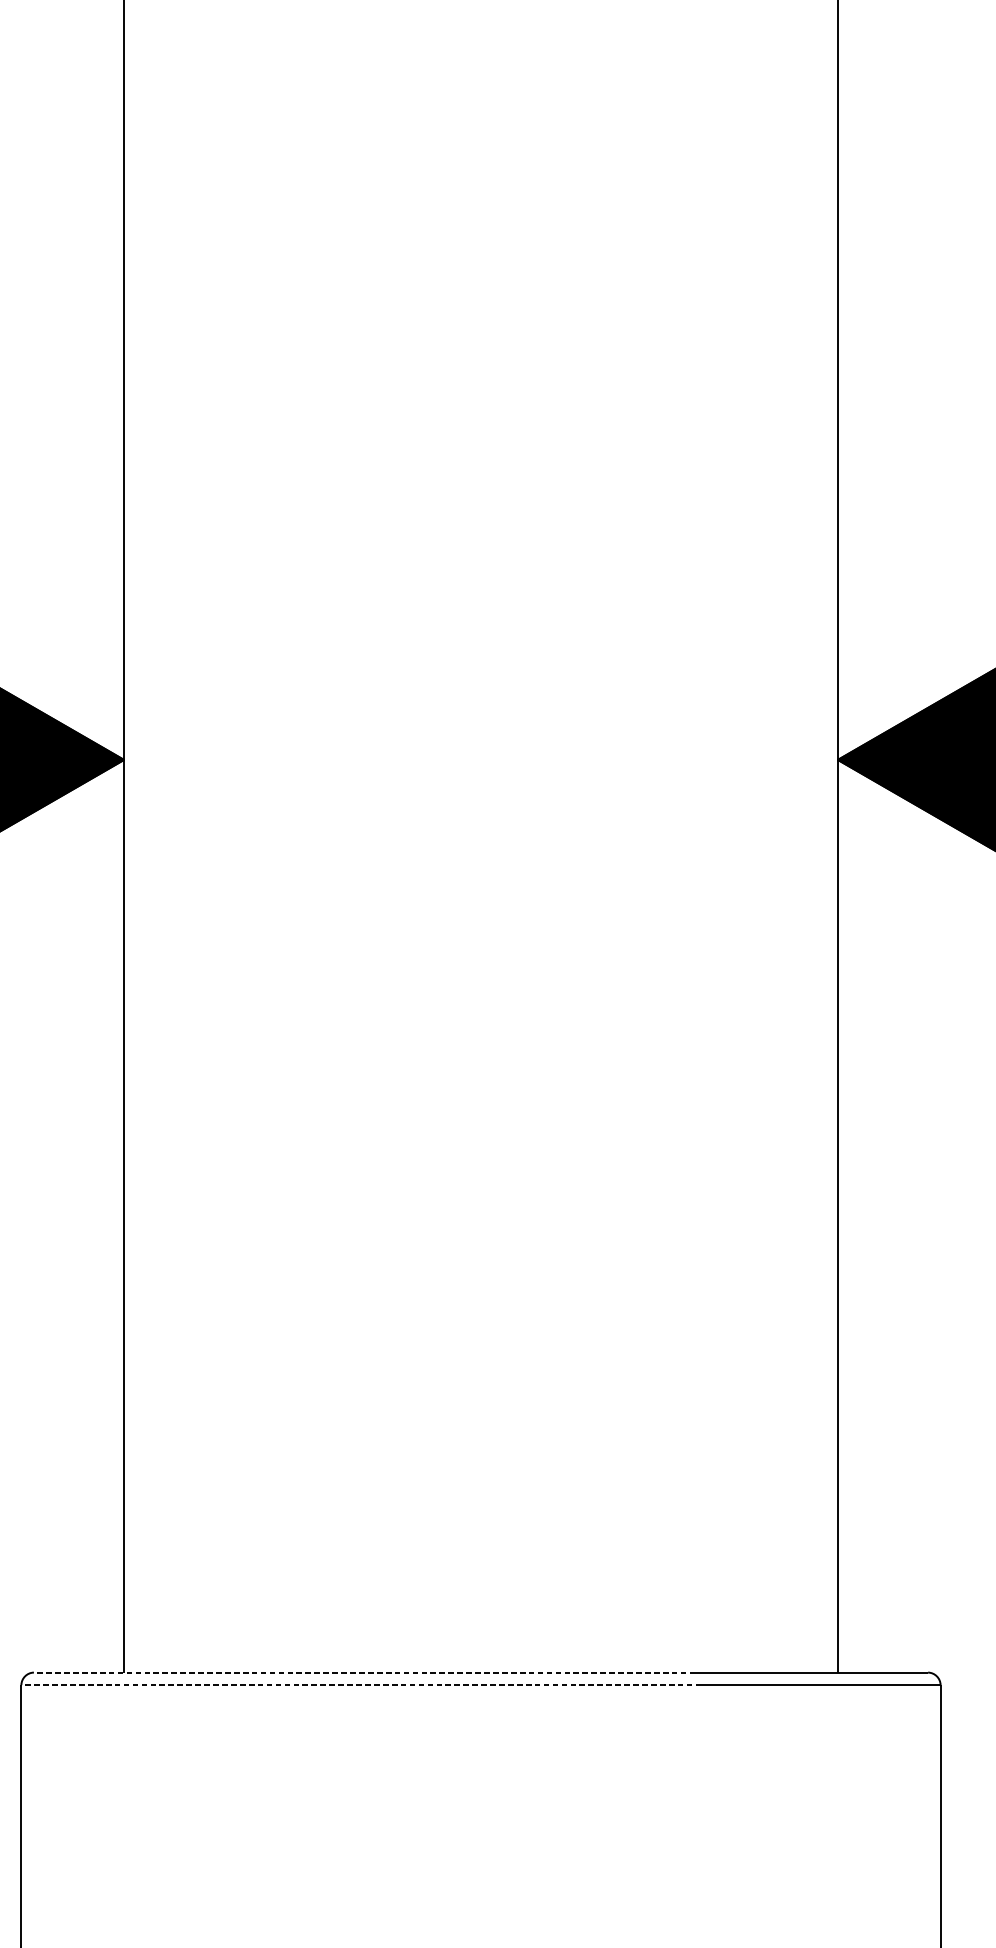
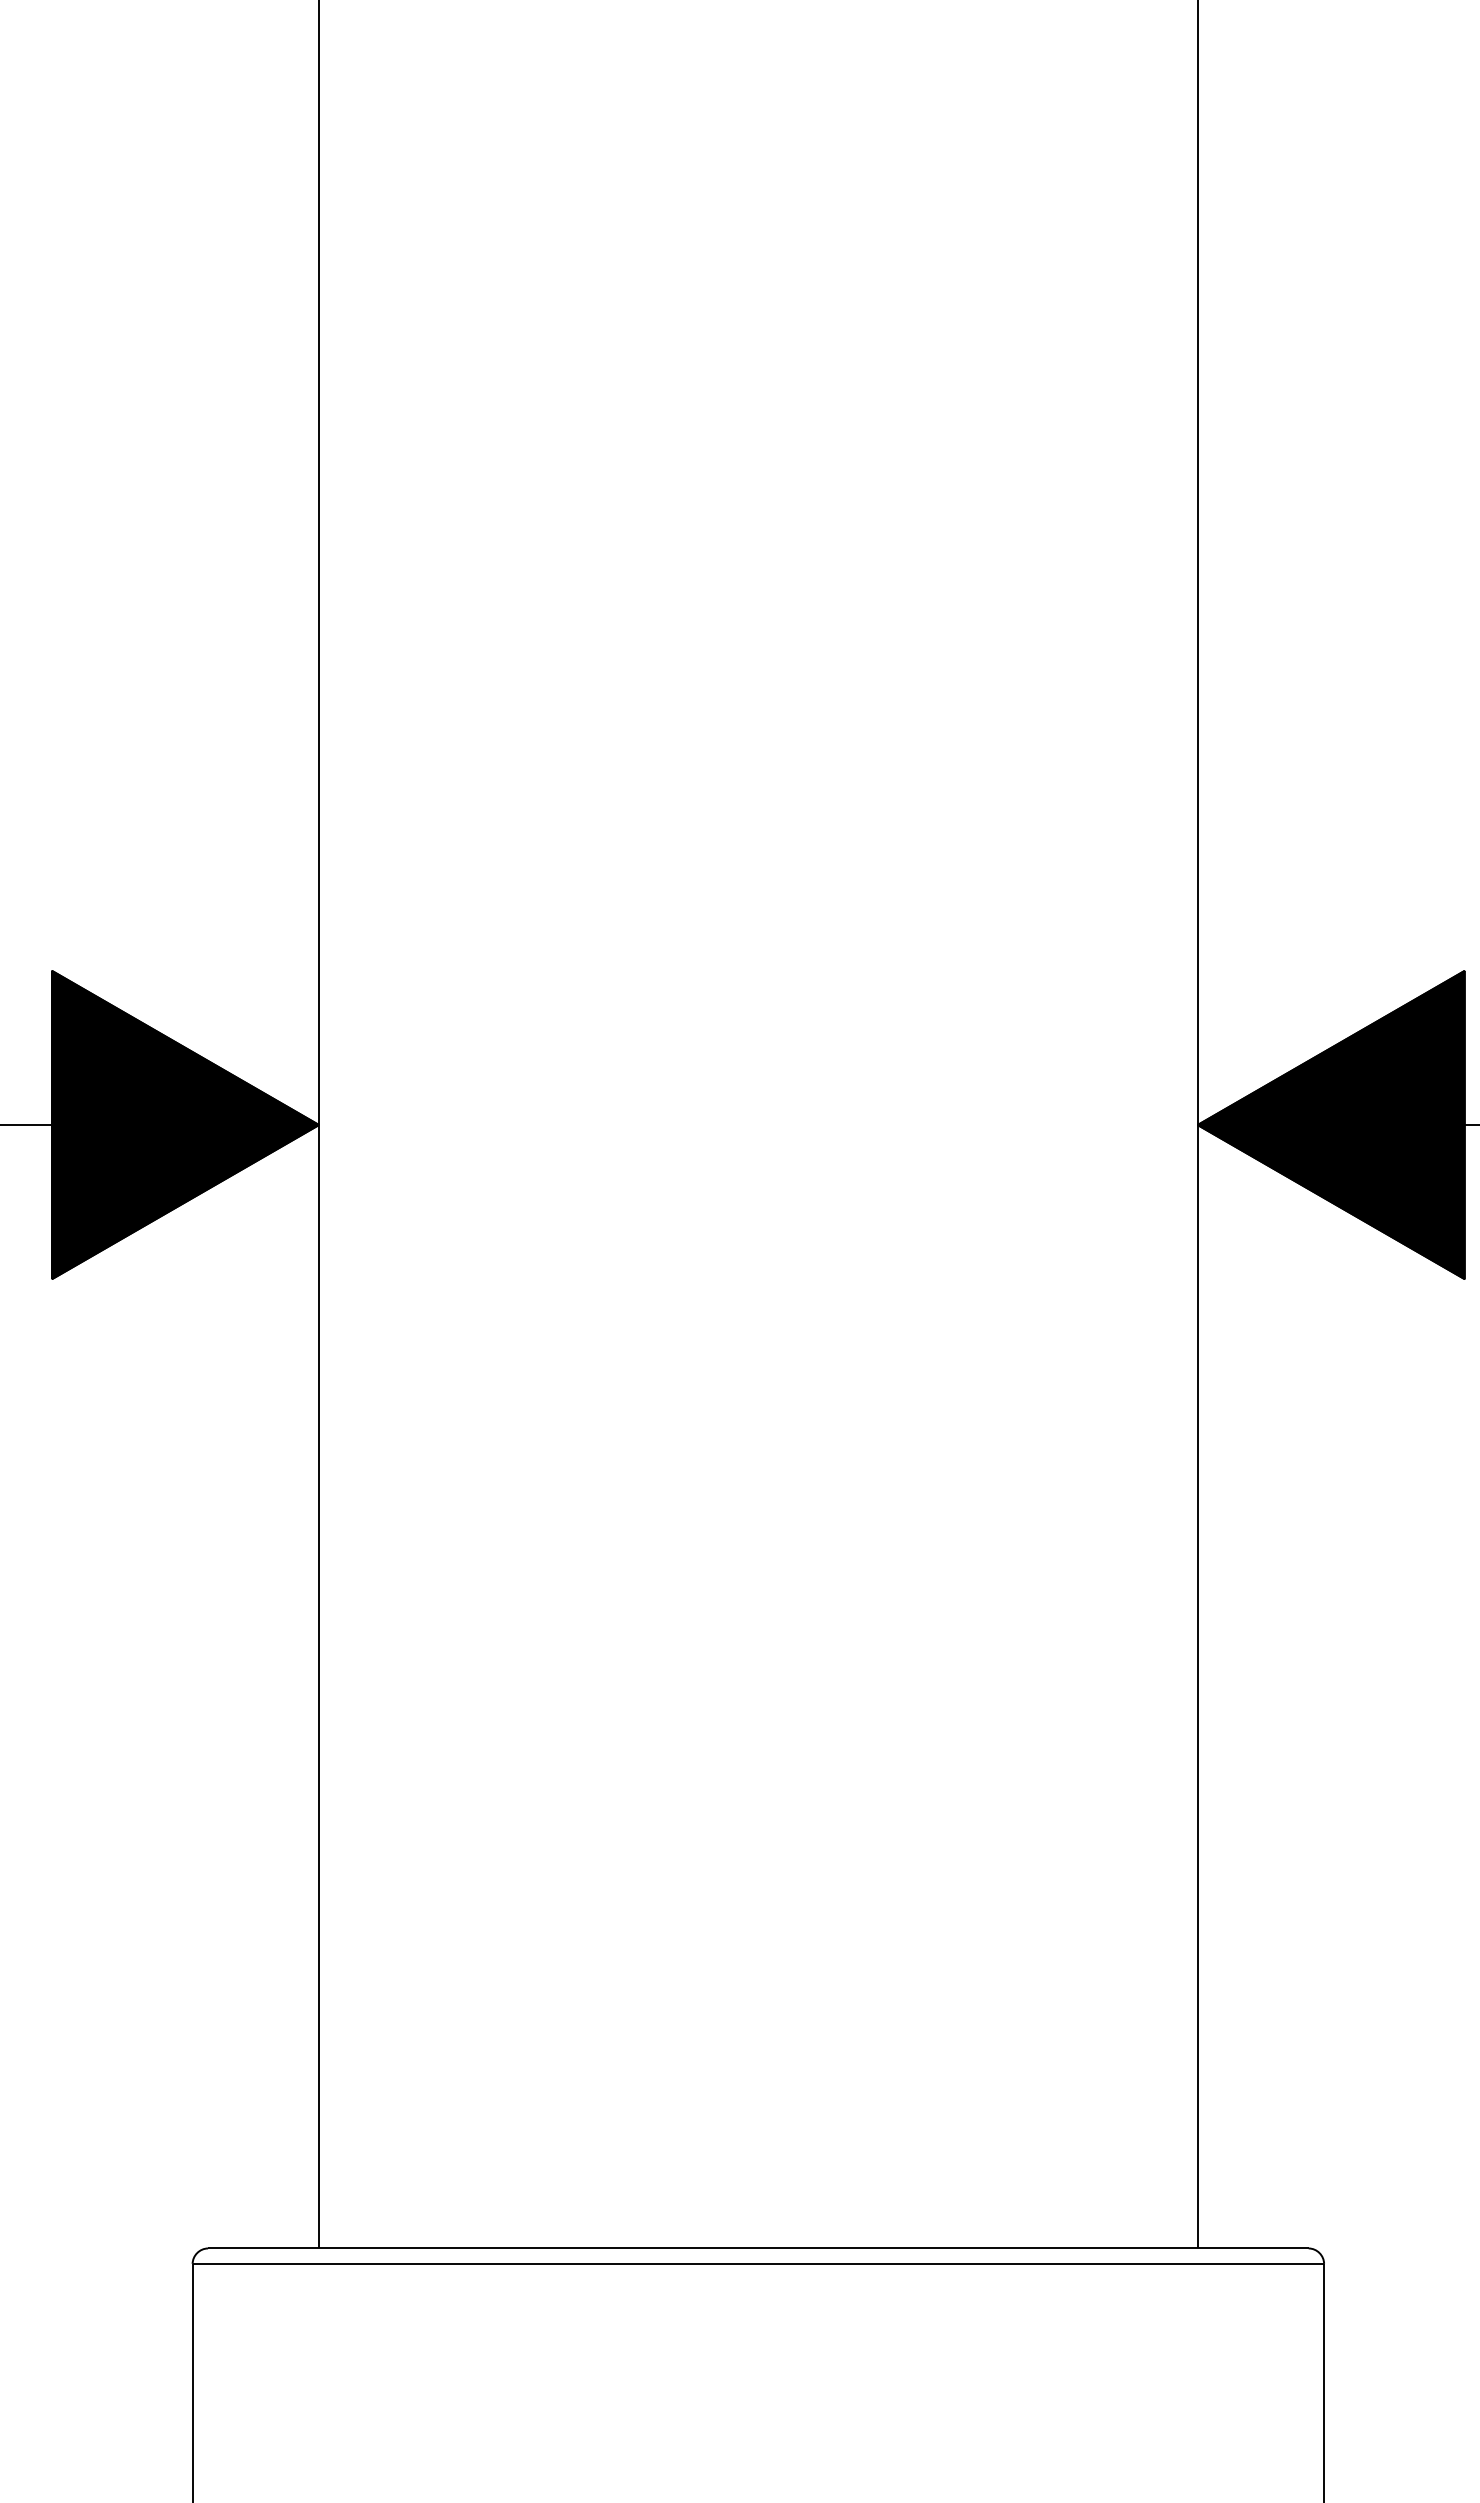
line: (364, 1672) -> (614, 2248), dashed -> solid
line: (360, 1684) -> (610, 2263), dashed -> solid

